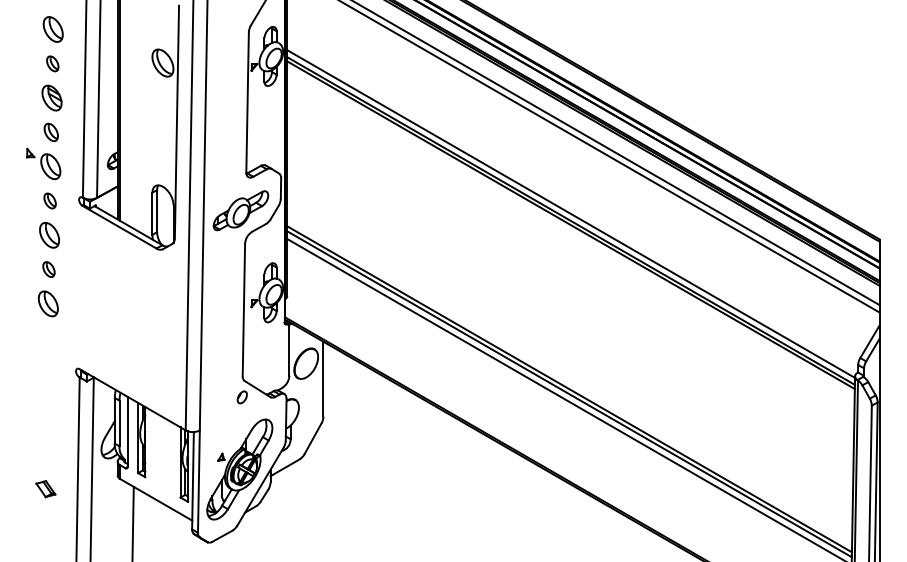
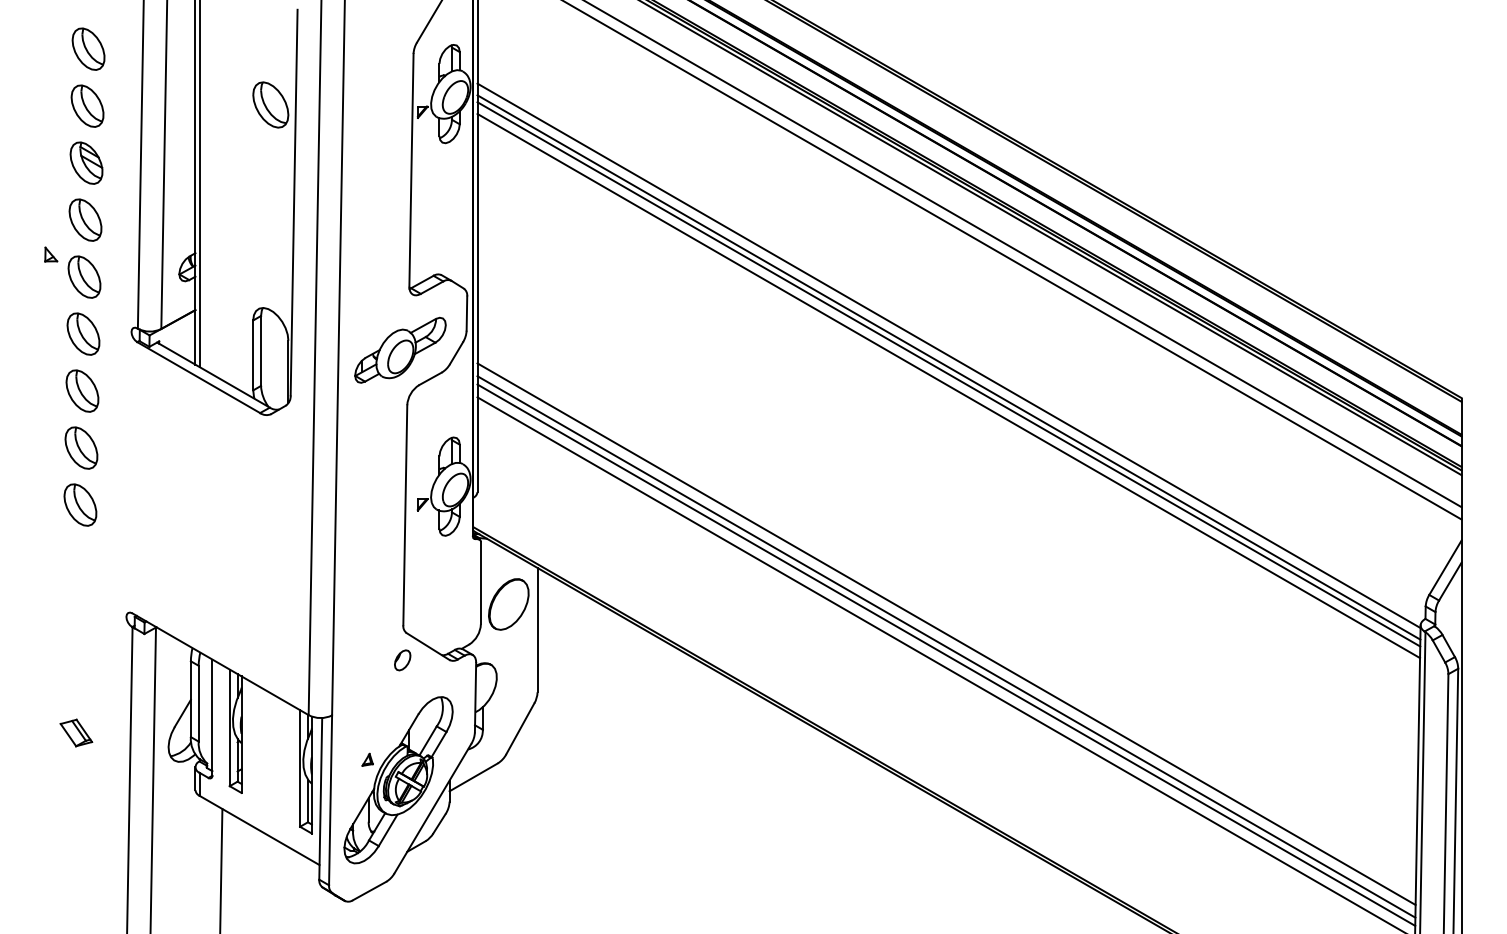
part: (52, 63) -> (87, 105), size x1.67
part: (50, 132) -> (84, 220), size x1.43
part: (49, 200) -> (82, 333), size x1.67
line: (570, 232) -> (947, 386), added
part: (48, 269) -> (80, 447), size x1.67
line: (569, 381) -> (946, 633), added
part: (45, 489) -> (75, 733), moved

